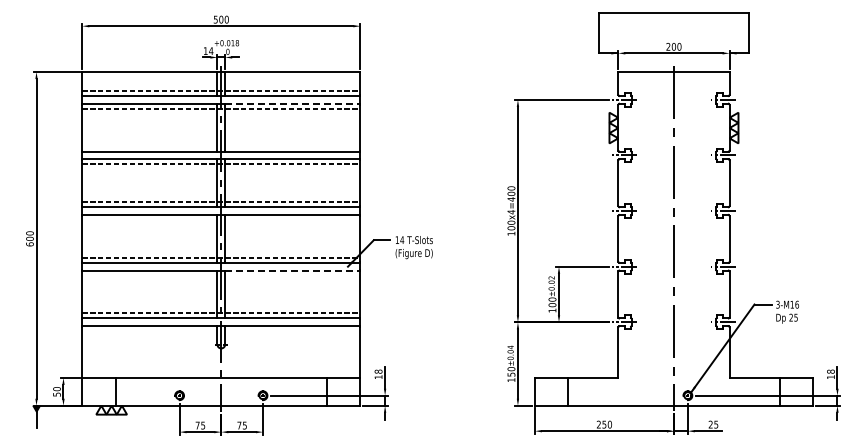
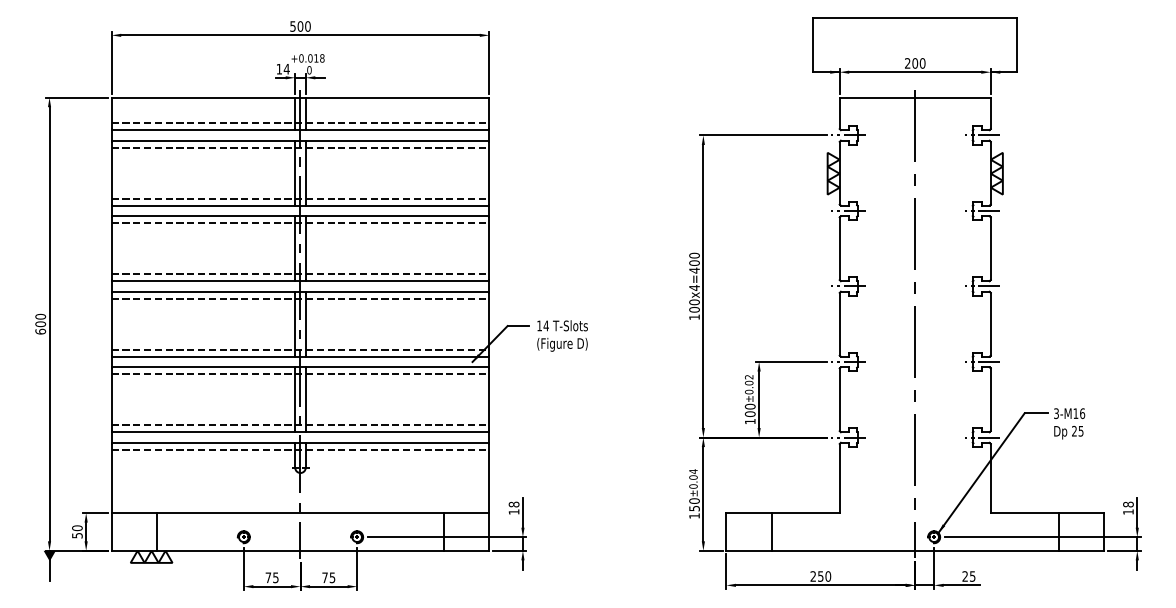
line: (292, 103) -> (397, 140), dashed -> solid
line: (221, 146) -> (300, 198), added
line: (221, 219) -> (300, 297), added
line: (292, 270) -> (397, 367), dashed -> solid
line: (221, 275) -> (300, 373), added
line: (221, 331) -> (300, 449), added

